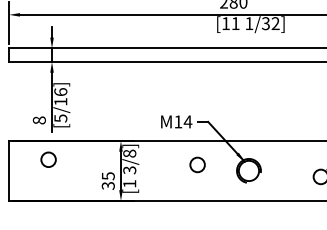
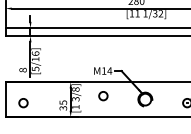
circle: (48, 160) -> (23, 103), moved
circle: (197, 165) -> (103, 96), moved

